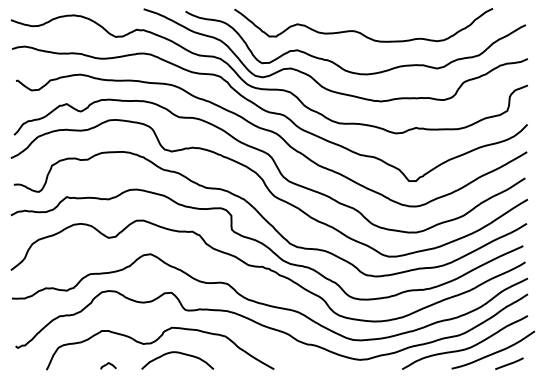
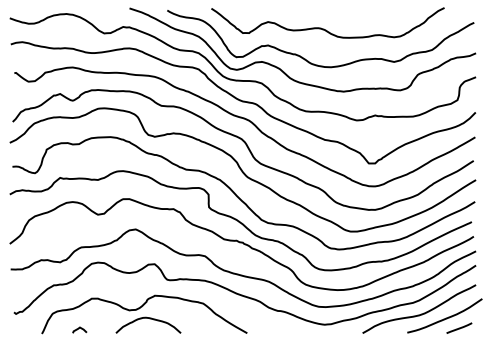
curve: (177, 353) -> (148, 318), moved
curve: (108, 364) -> (79, 328), moved

